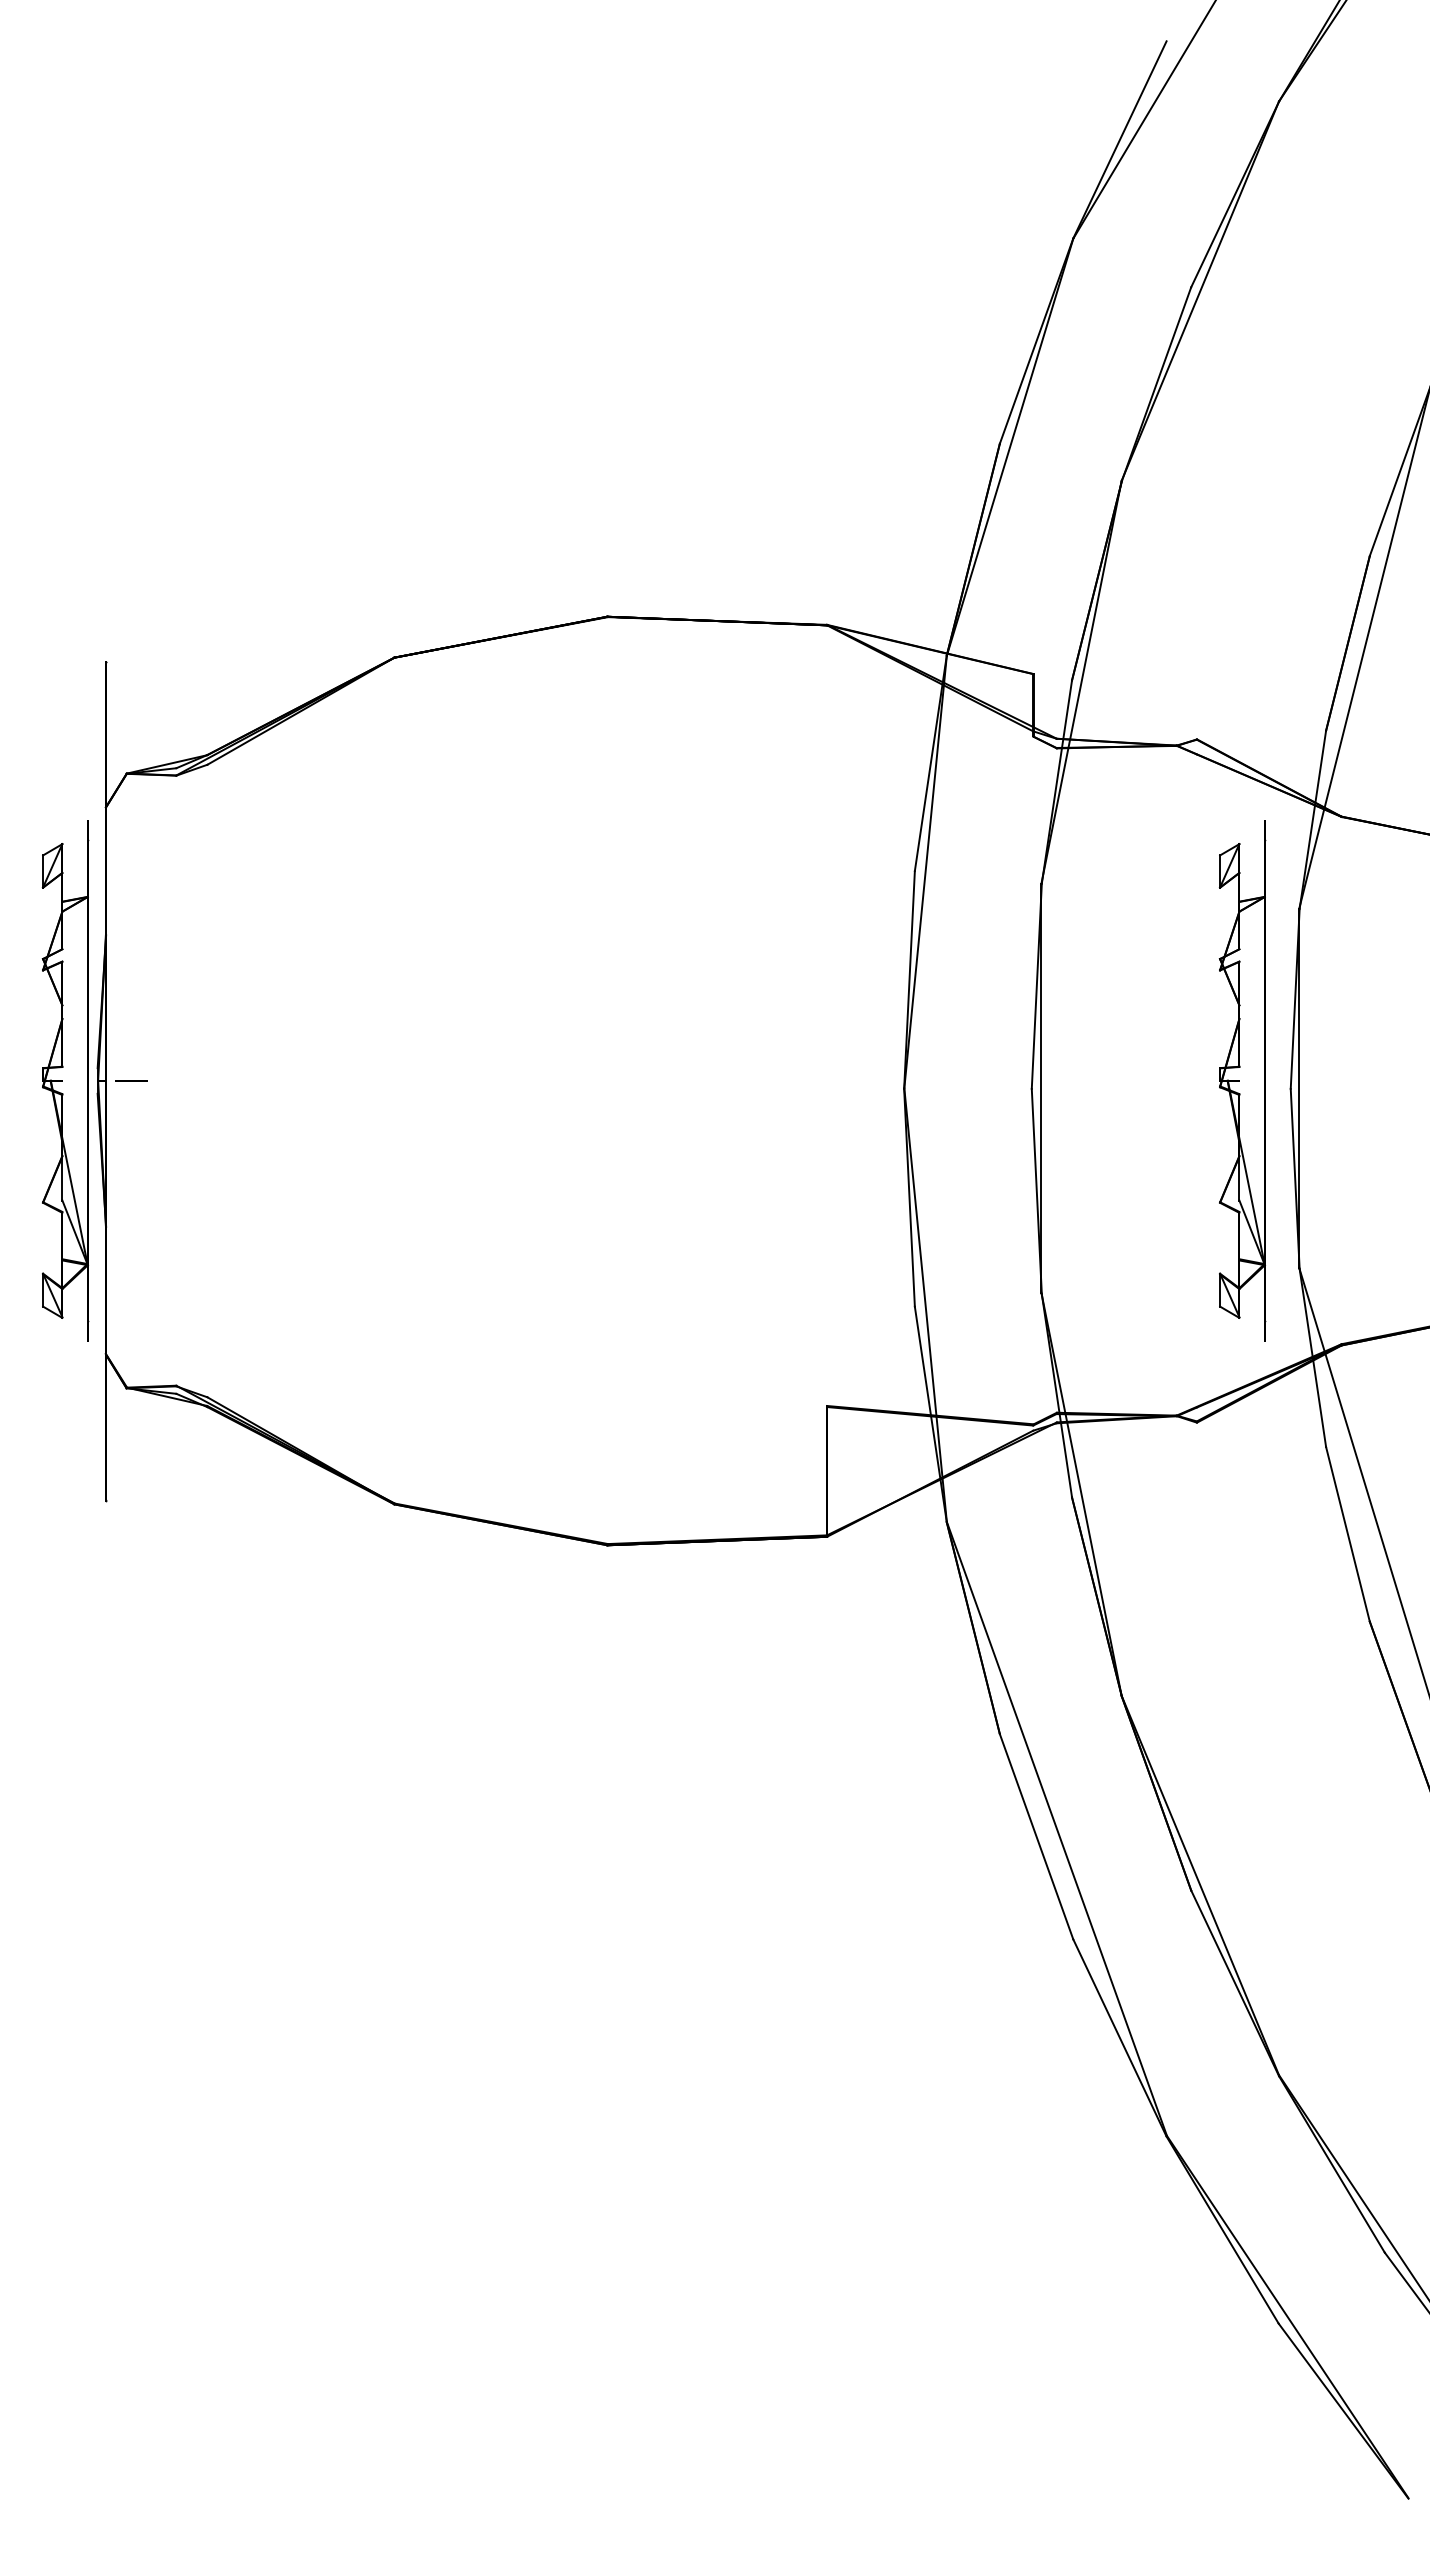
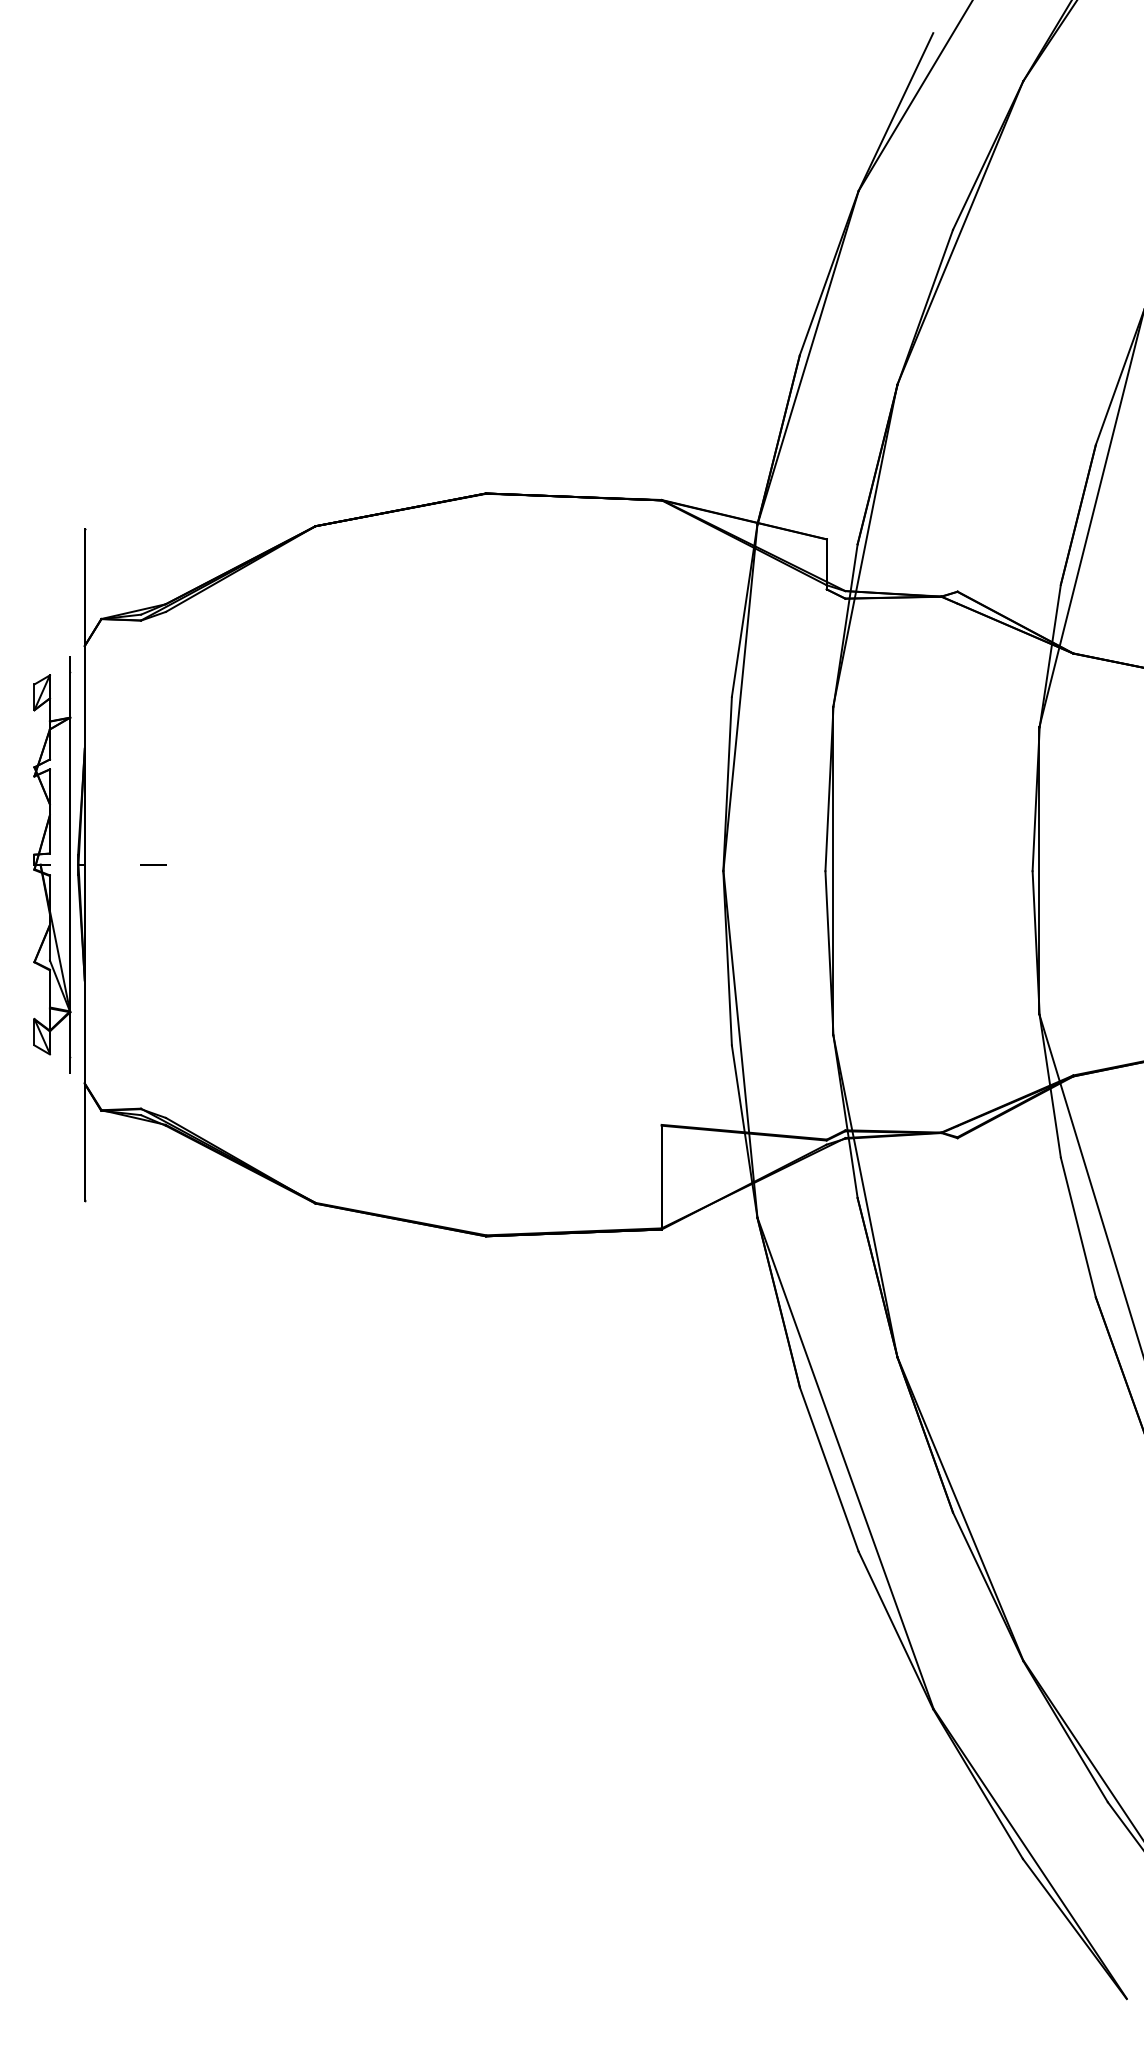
line: (131, 1080) -> (153, 864), moved
part: (1242, 1080) -> (994, 864), removed

